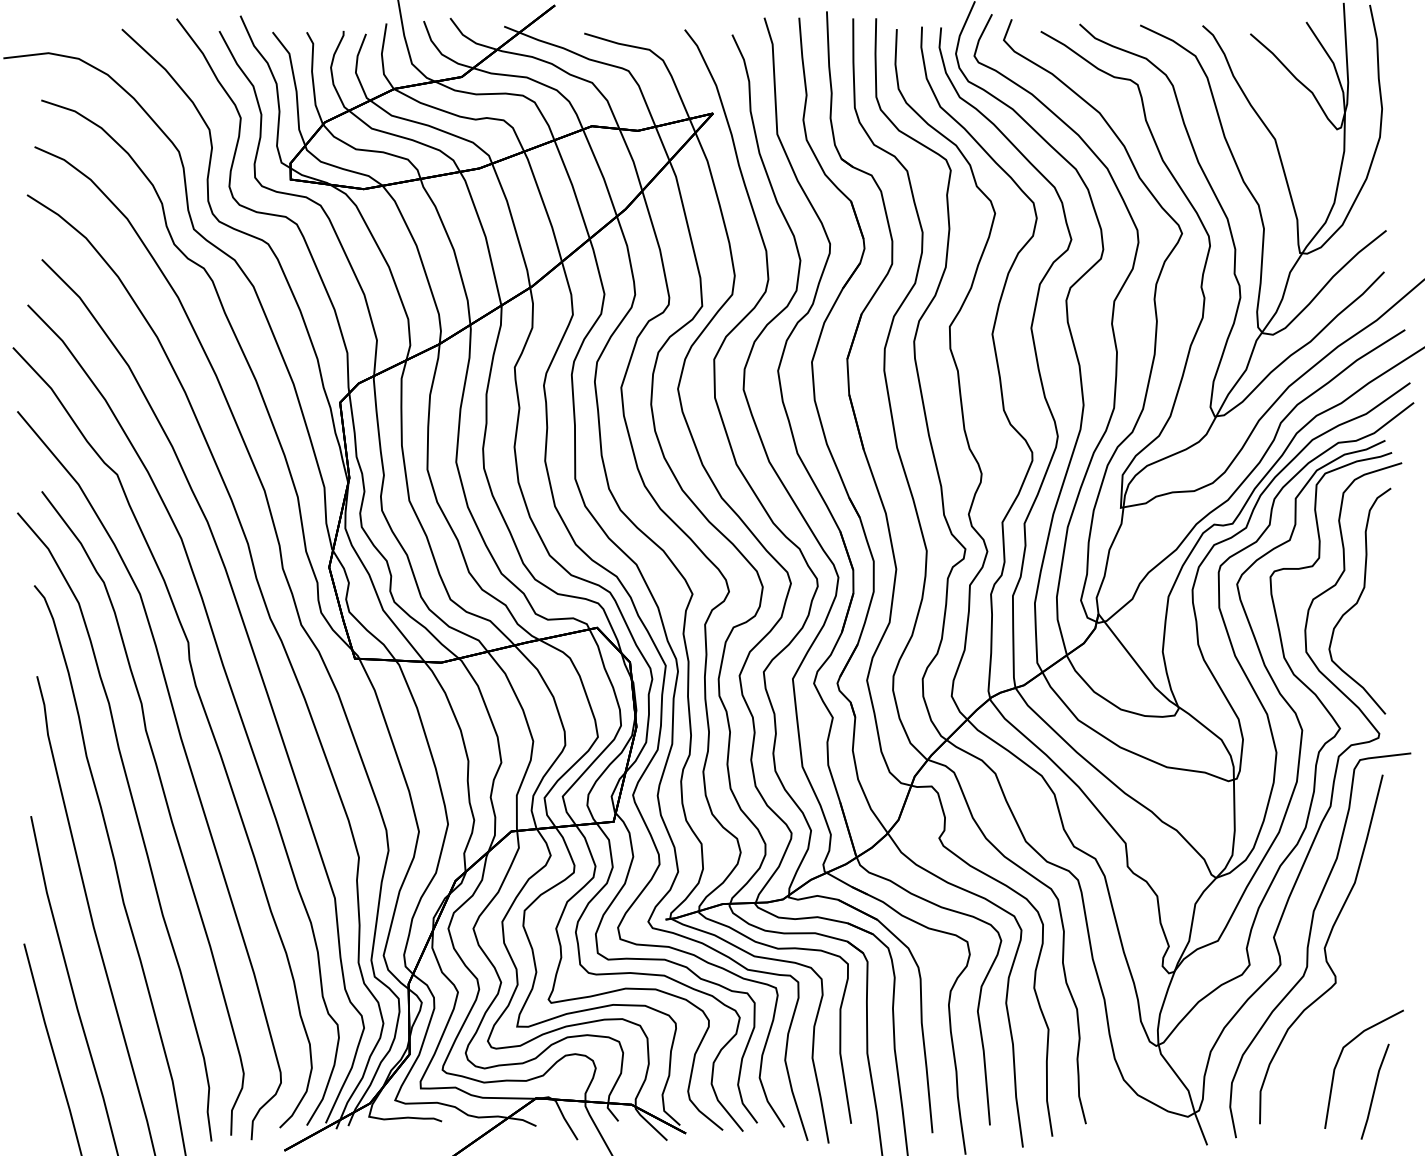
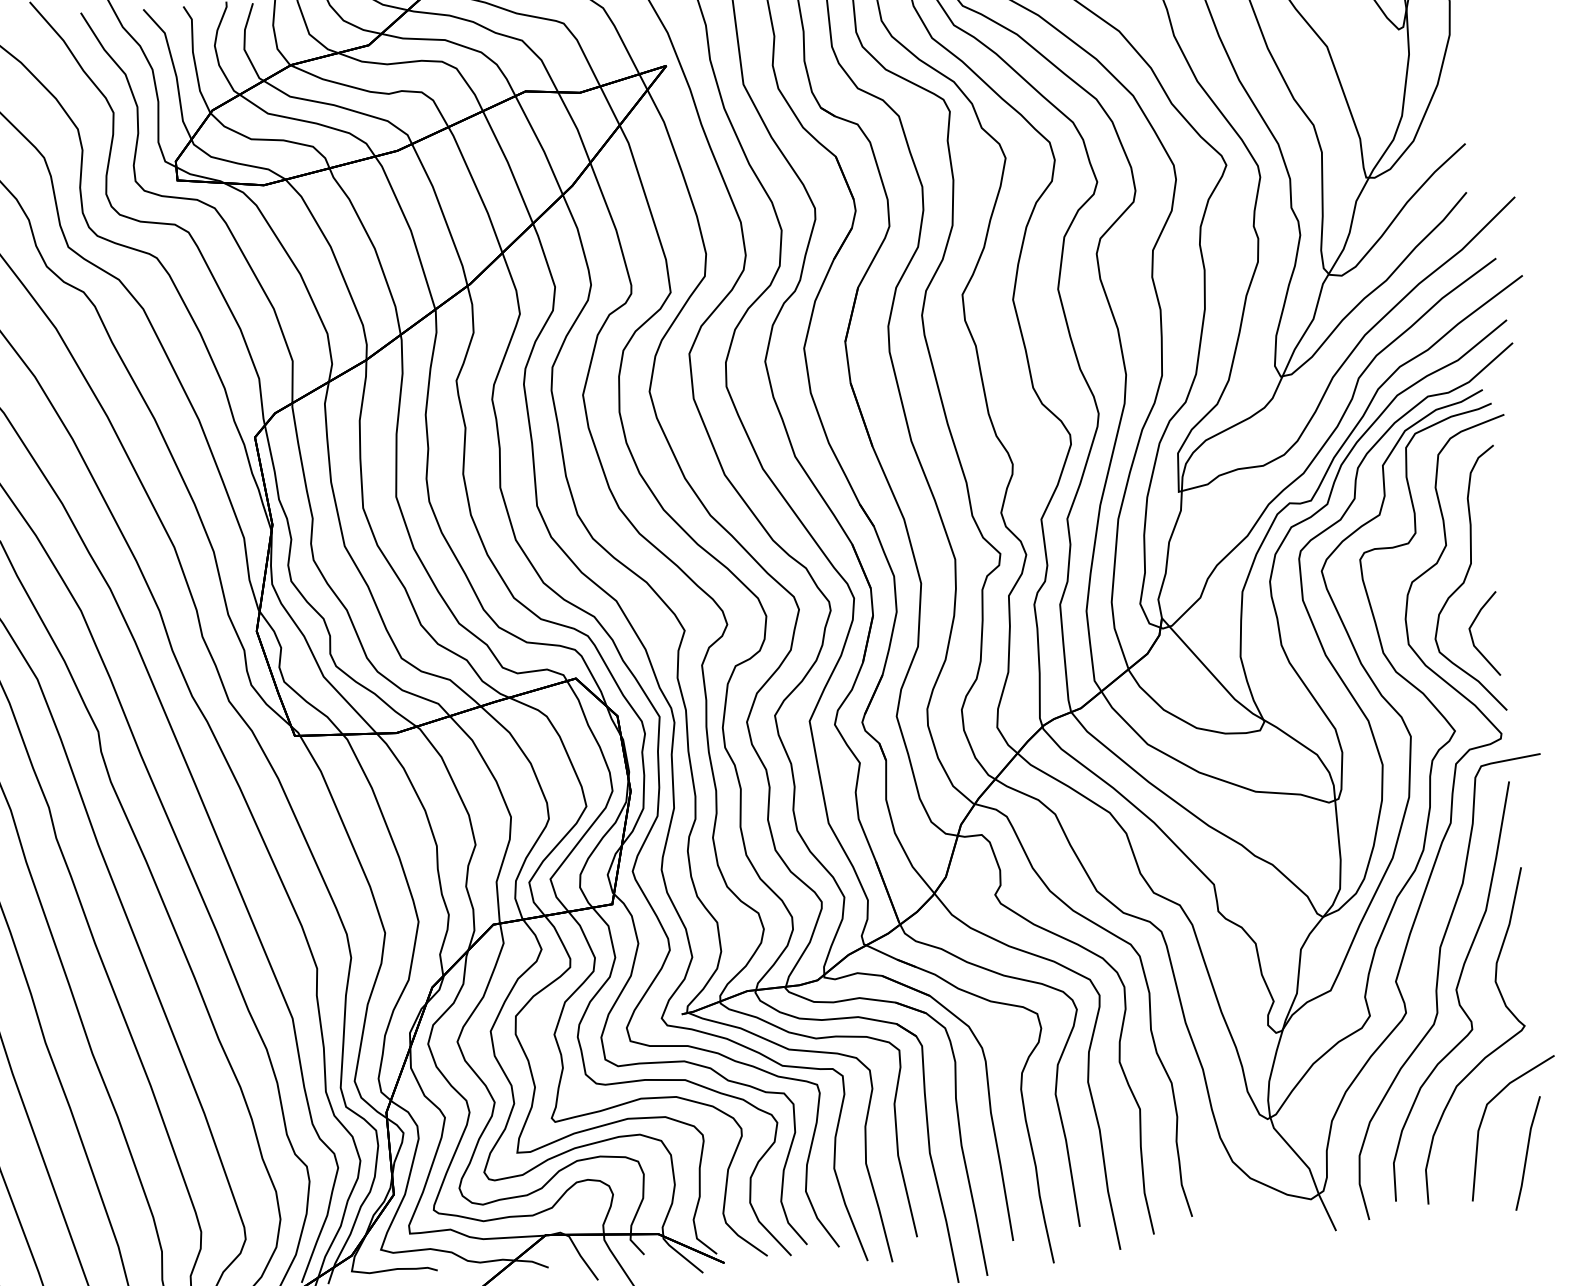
line: (1361, 649) -> (1473, 636), added
curve: (1349, 1003) -> (1490, 1052), added

